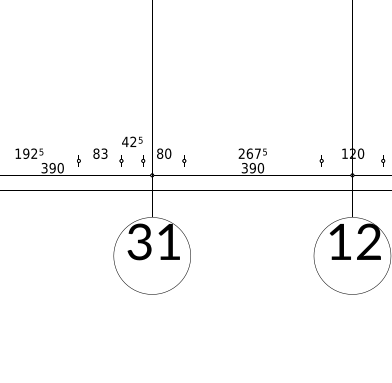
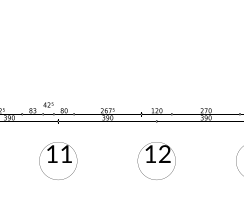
text: (138, 242) -> (51, 154), 31 -> 11

